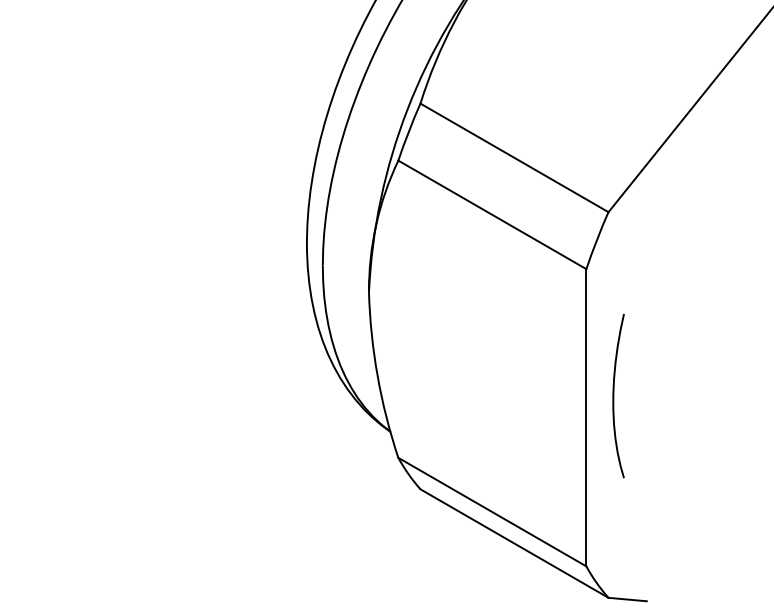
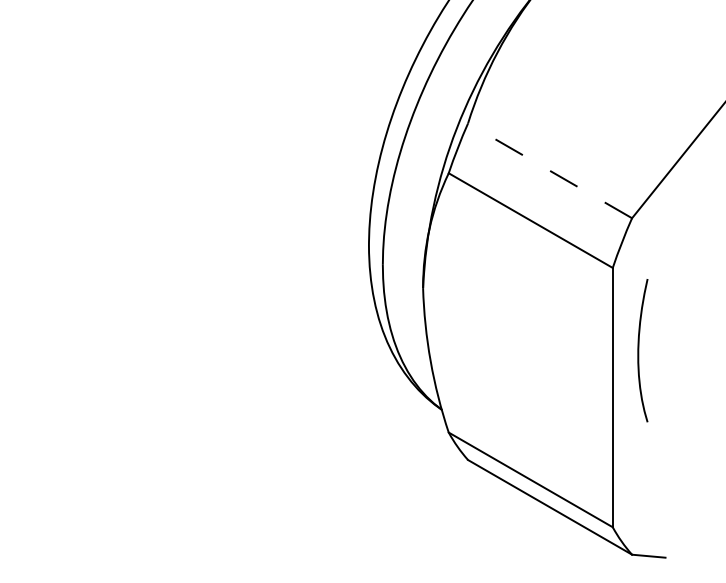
line: (514, 157) -> (550, 170), solid -> dashed
curve: (614, 395) -> (639, 350), moved

